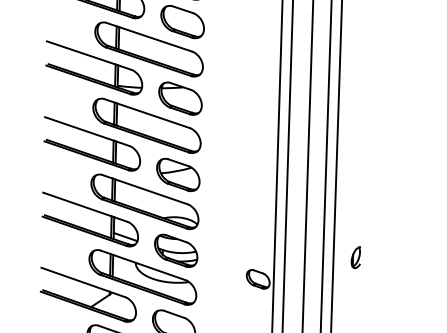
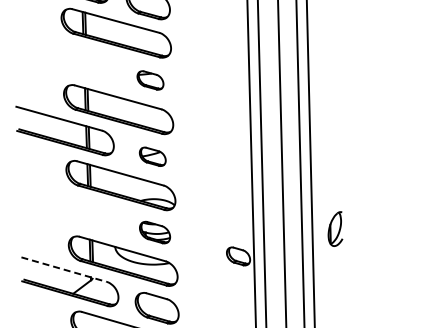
part: (97, 59) -> (65, 46), removed
part: (180, 98) -> (150, 80), size x0.6
part: (178, 174) -> (152, 156), size x0.6
part: (91, 210) -> (68, 197), removed
part: (176, 250) -> (155, 232), size x0.7
part: (355, 257) -> (334, 229), size x1.6
line: (83, 282) -> (64, 269), solid -> dashed

